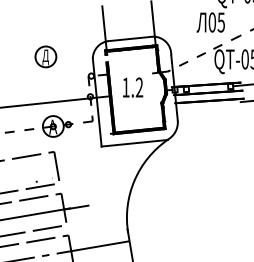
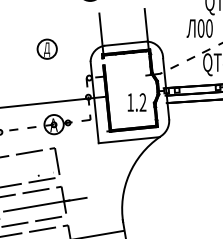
text: (220, 22) -> (208, 28), 05 -> 00
part: (45, 56) -> (46, 48), moved
text: (133, 87) -> (137, 102), moved

